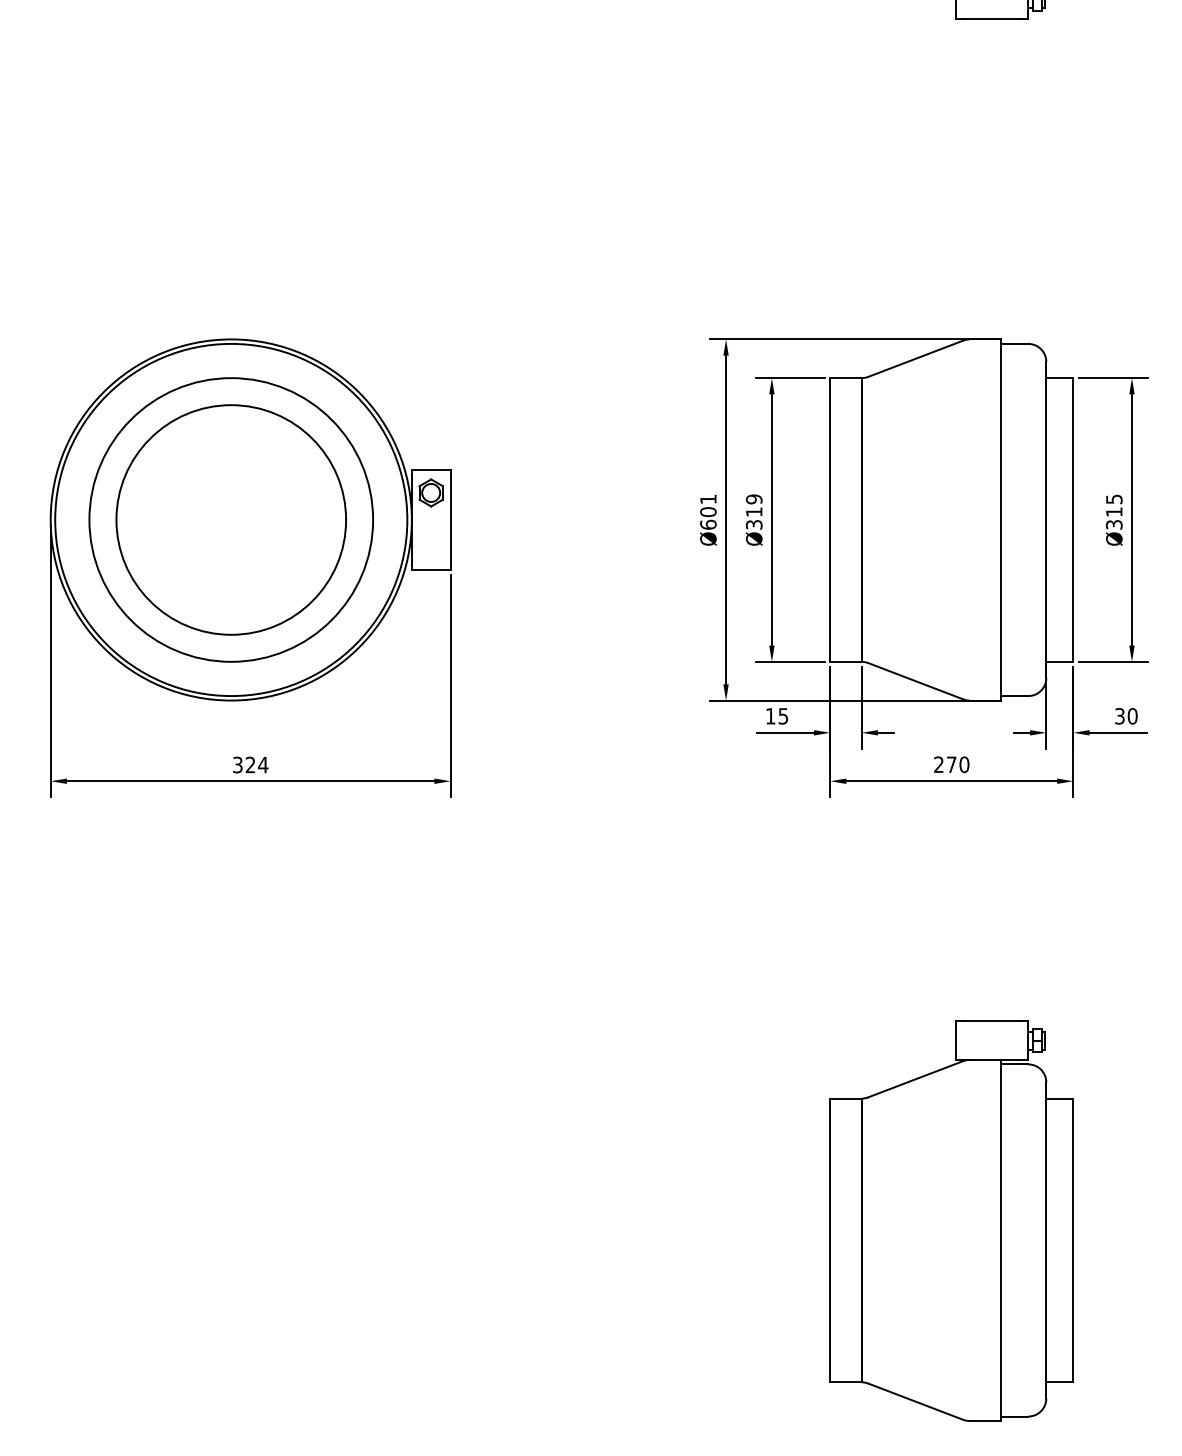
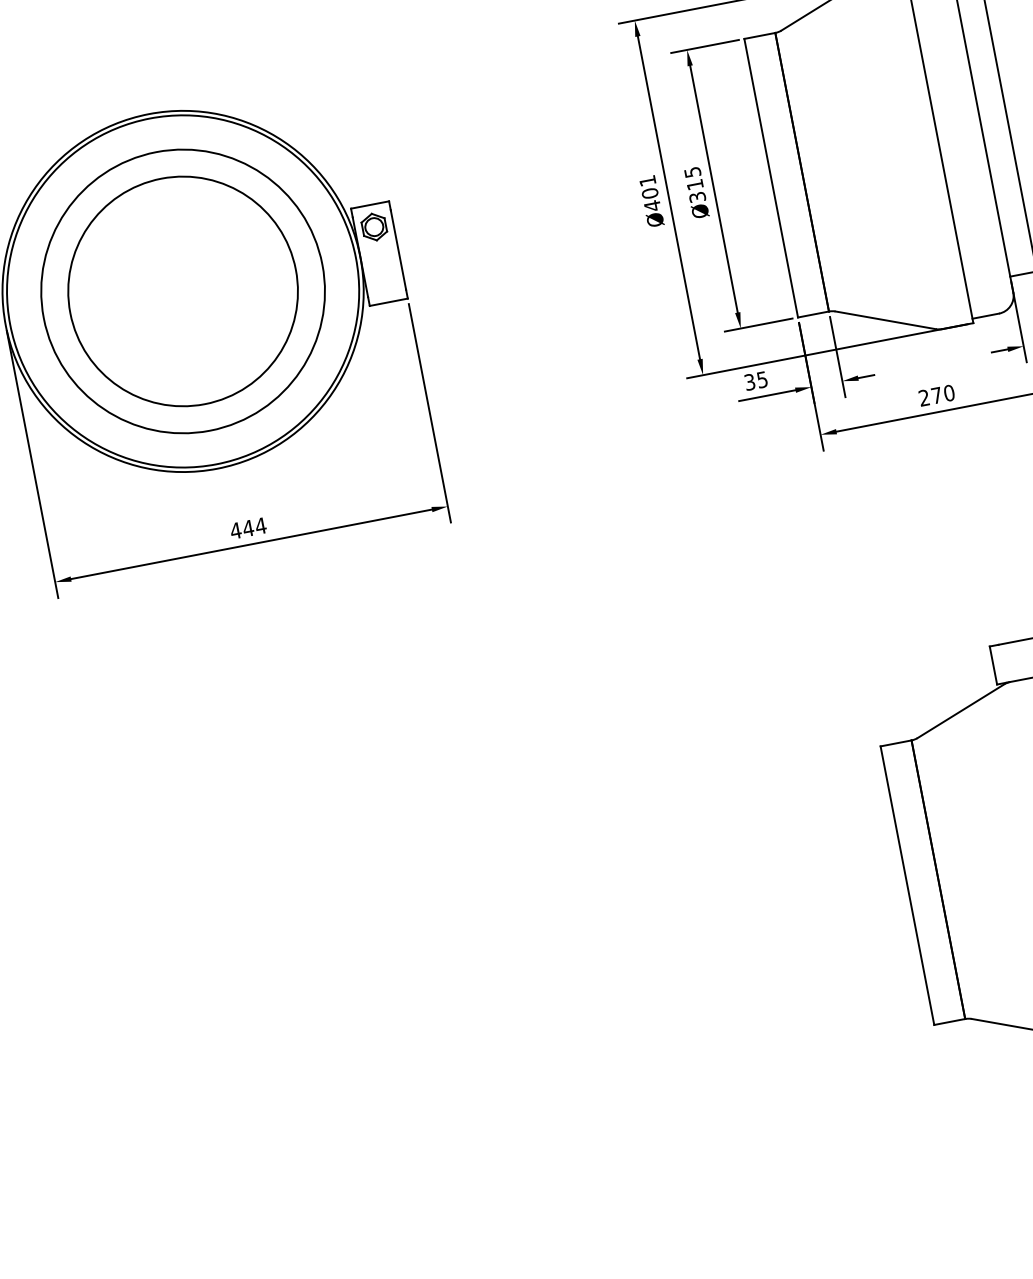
text: (753, 499) -> (692, 172), Ø319 -> Ø315
text: (708, 524) -> (652, 205), Ø601 -> Ø401
text: (770, 716) -> (749, 382), 15 -> 35
text: (243, 764) -> (241, 529), 324 -> 444

